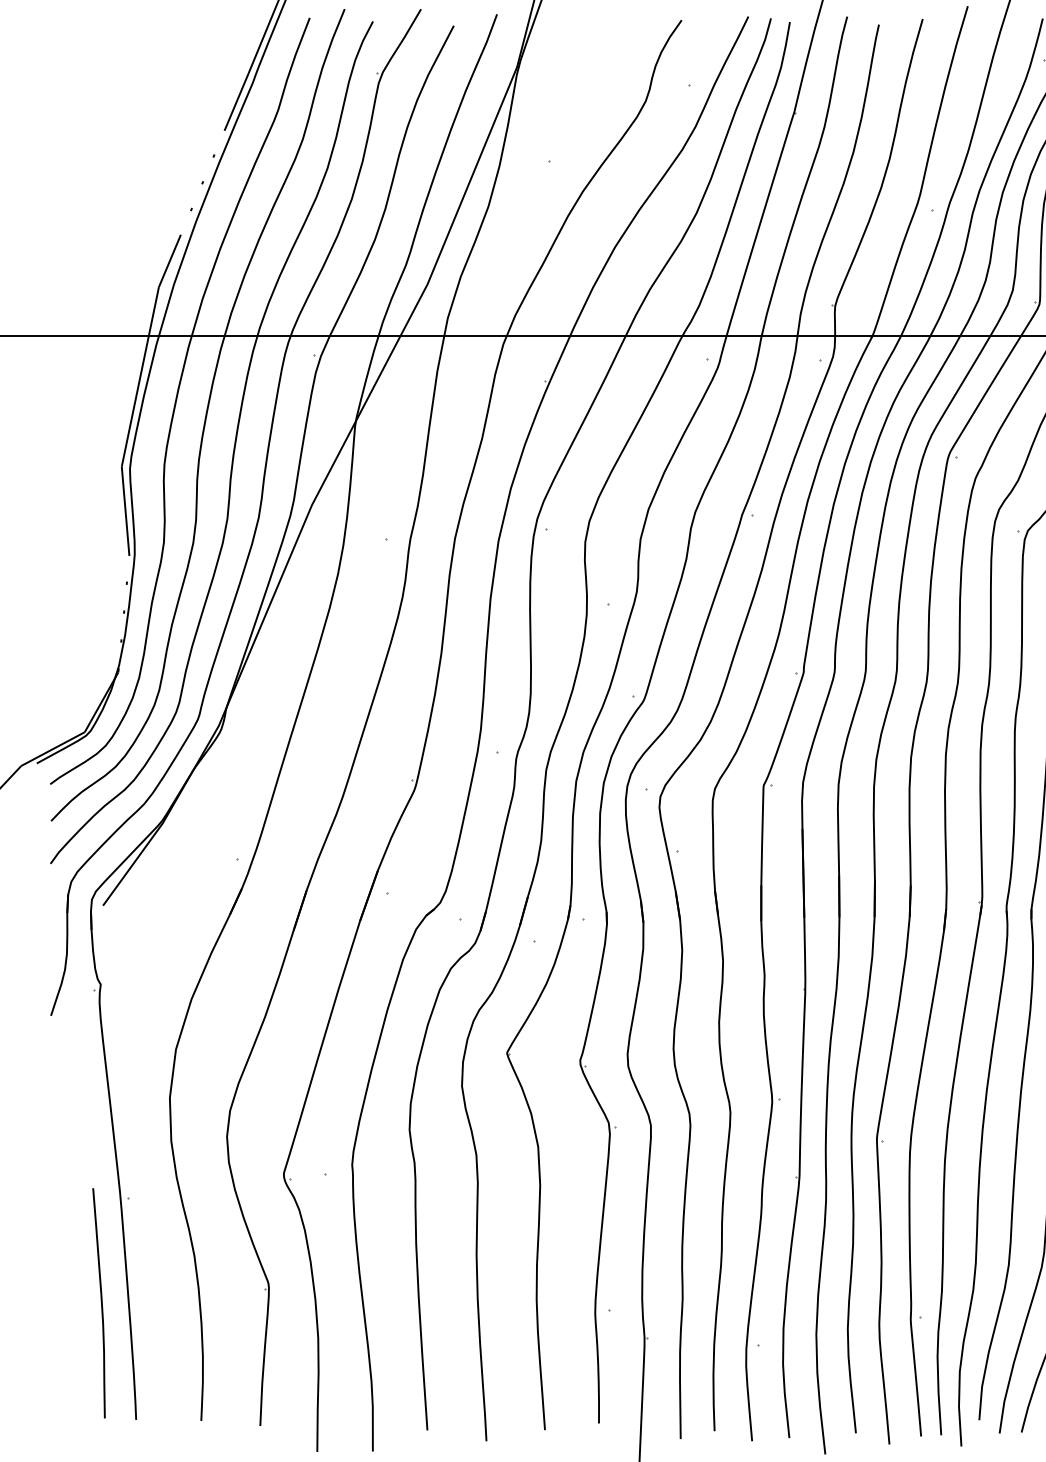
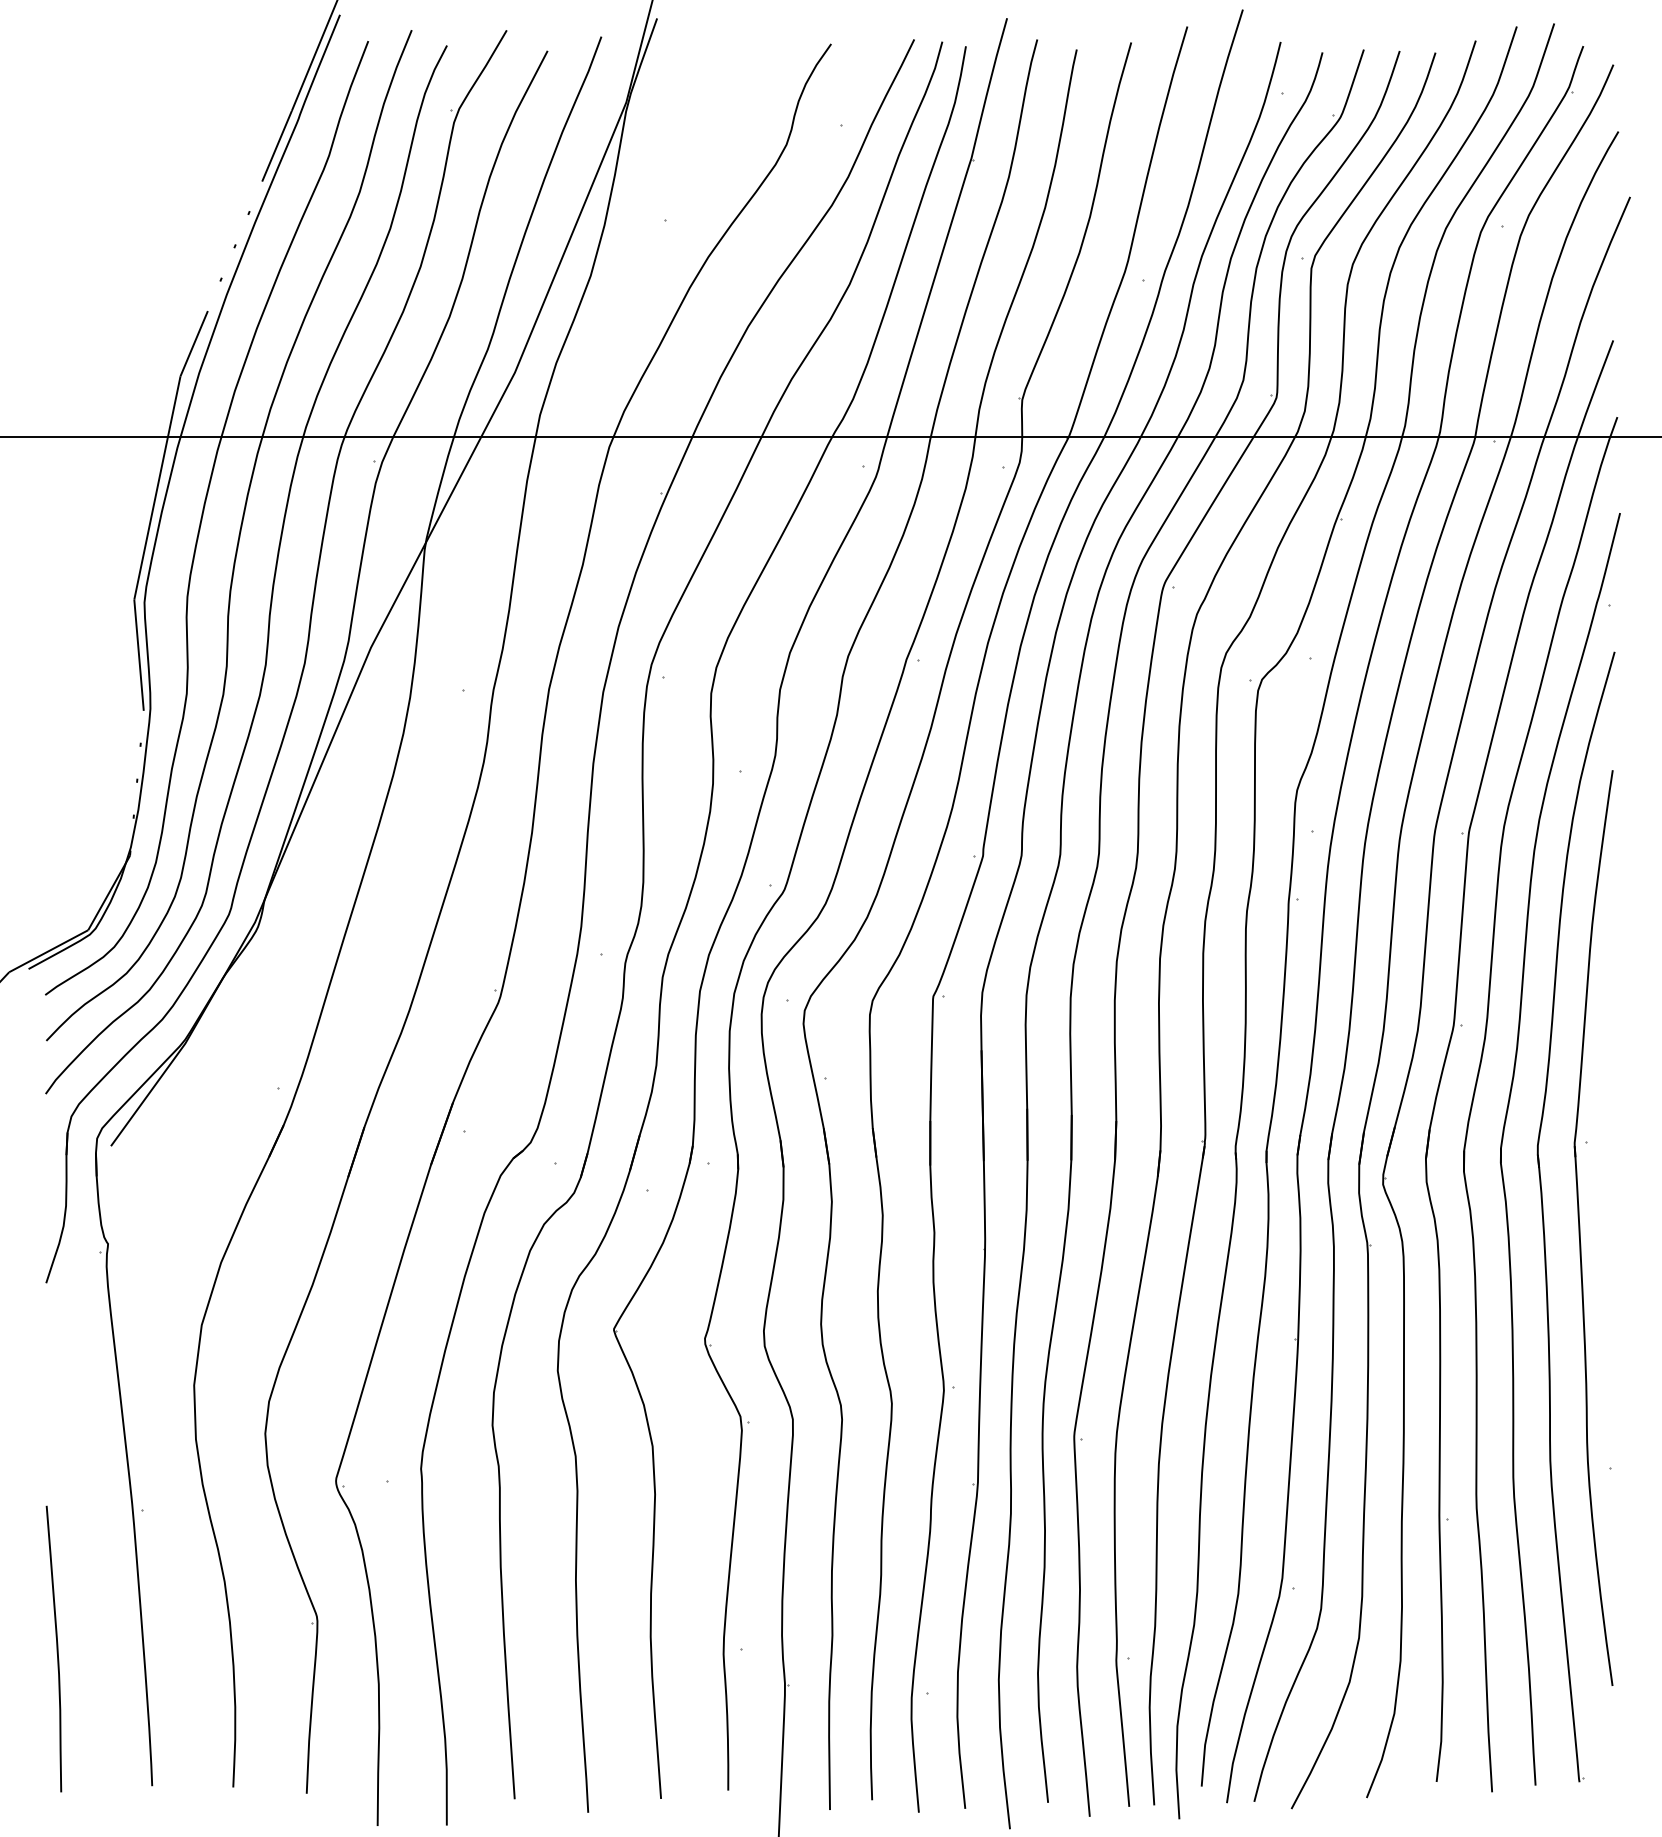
curve: (101, 1302) -> (56, 1648), moved

